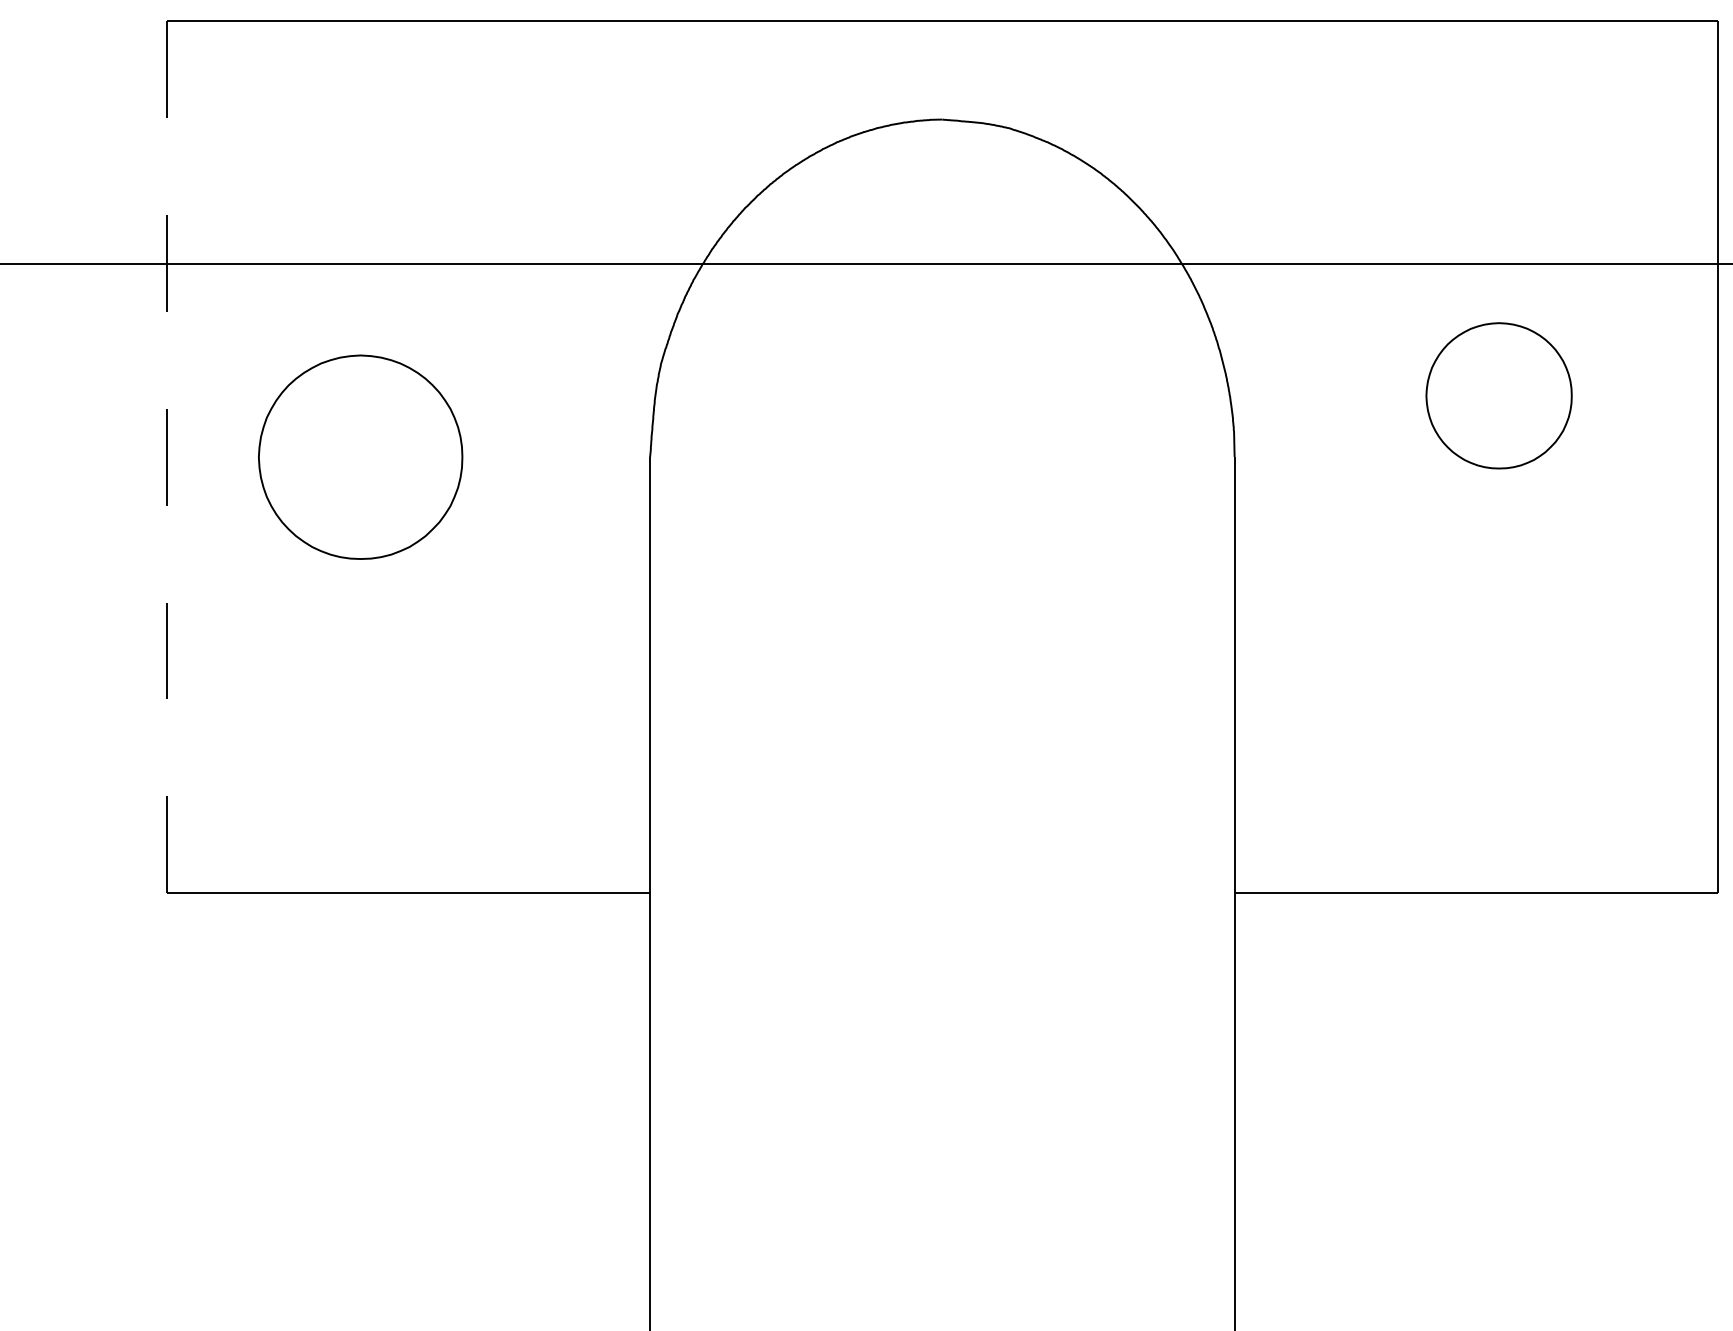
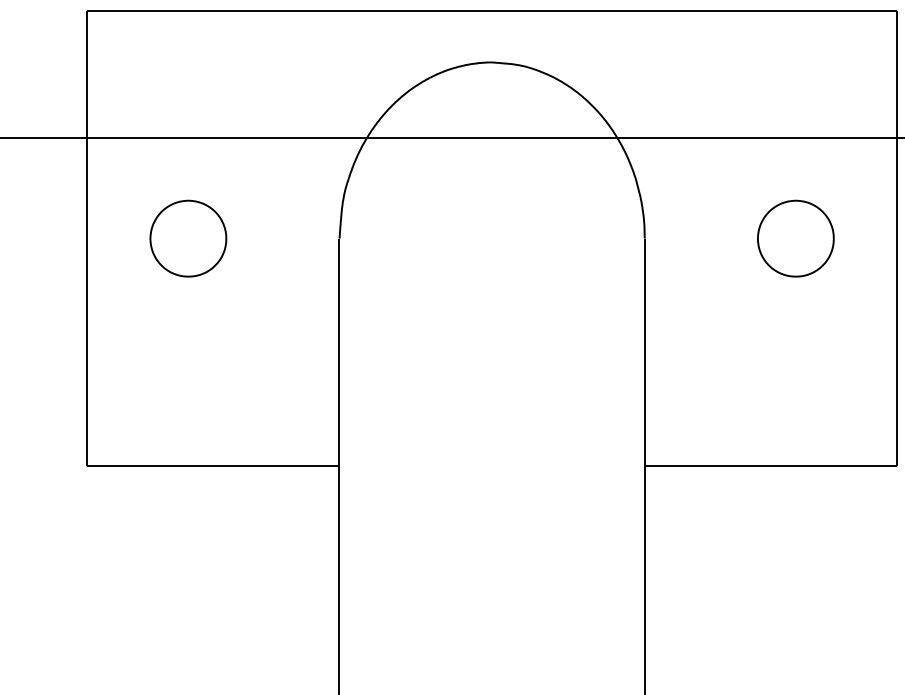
part: (1498, 395) -> (795, 238), moved
line: (167, 456) -> (87, 238), dashed -> solid
part: (360, 456) -> (188, 238), size x0.71

